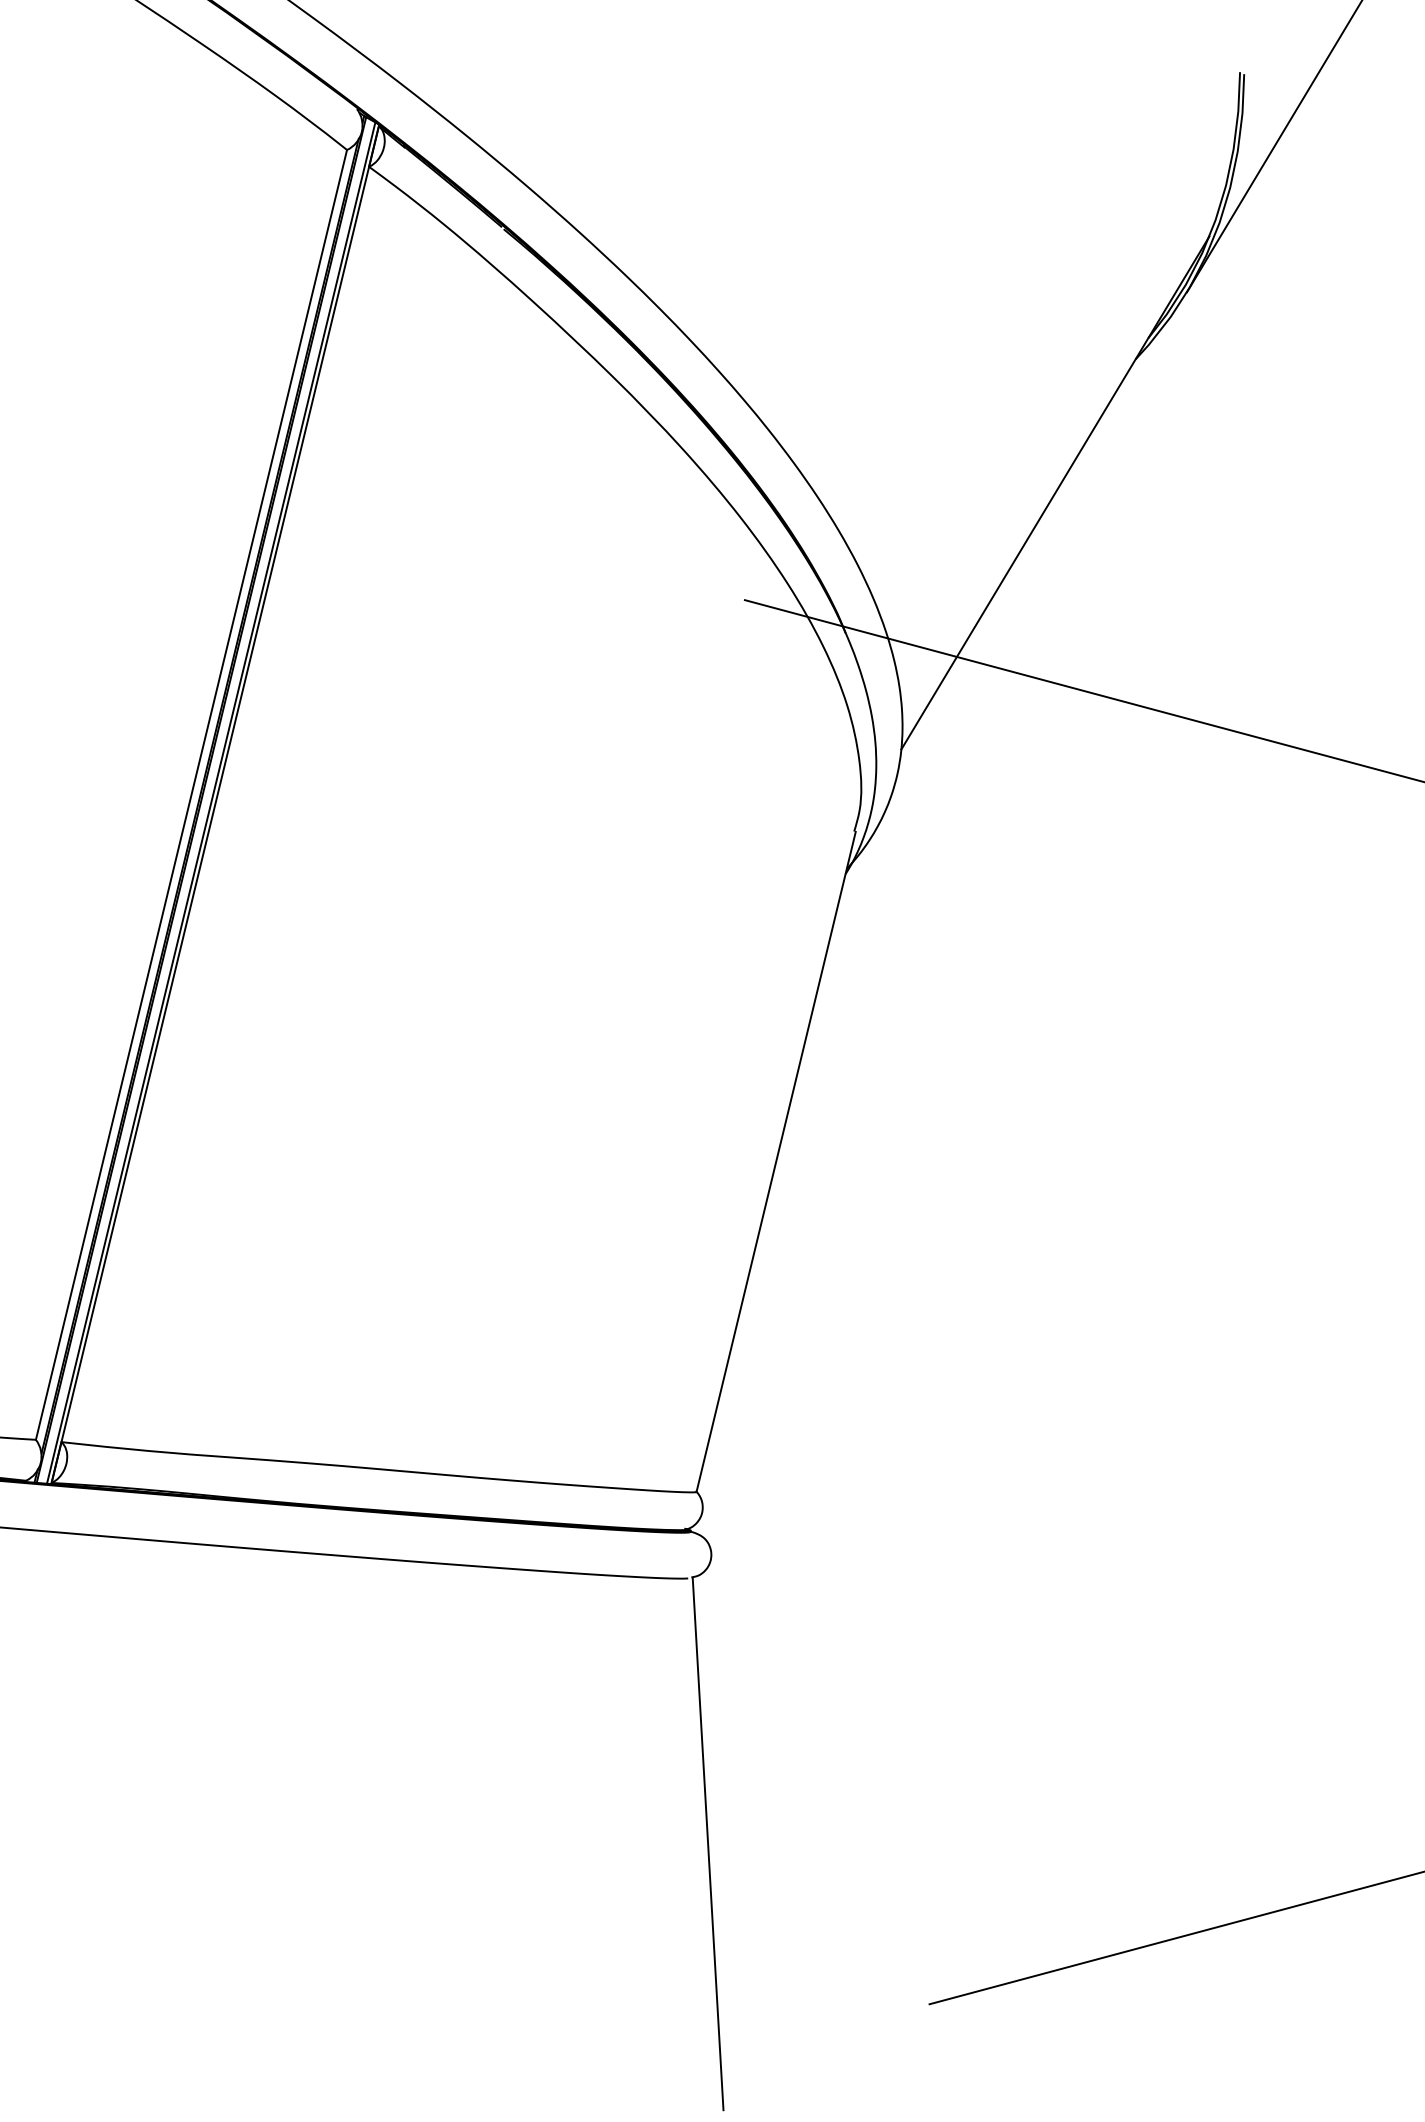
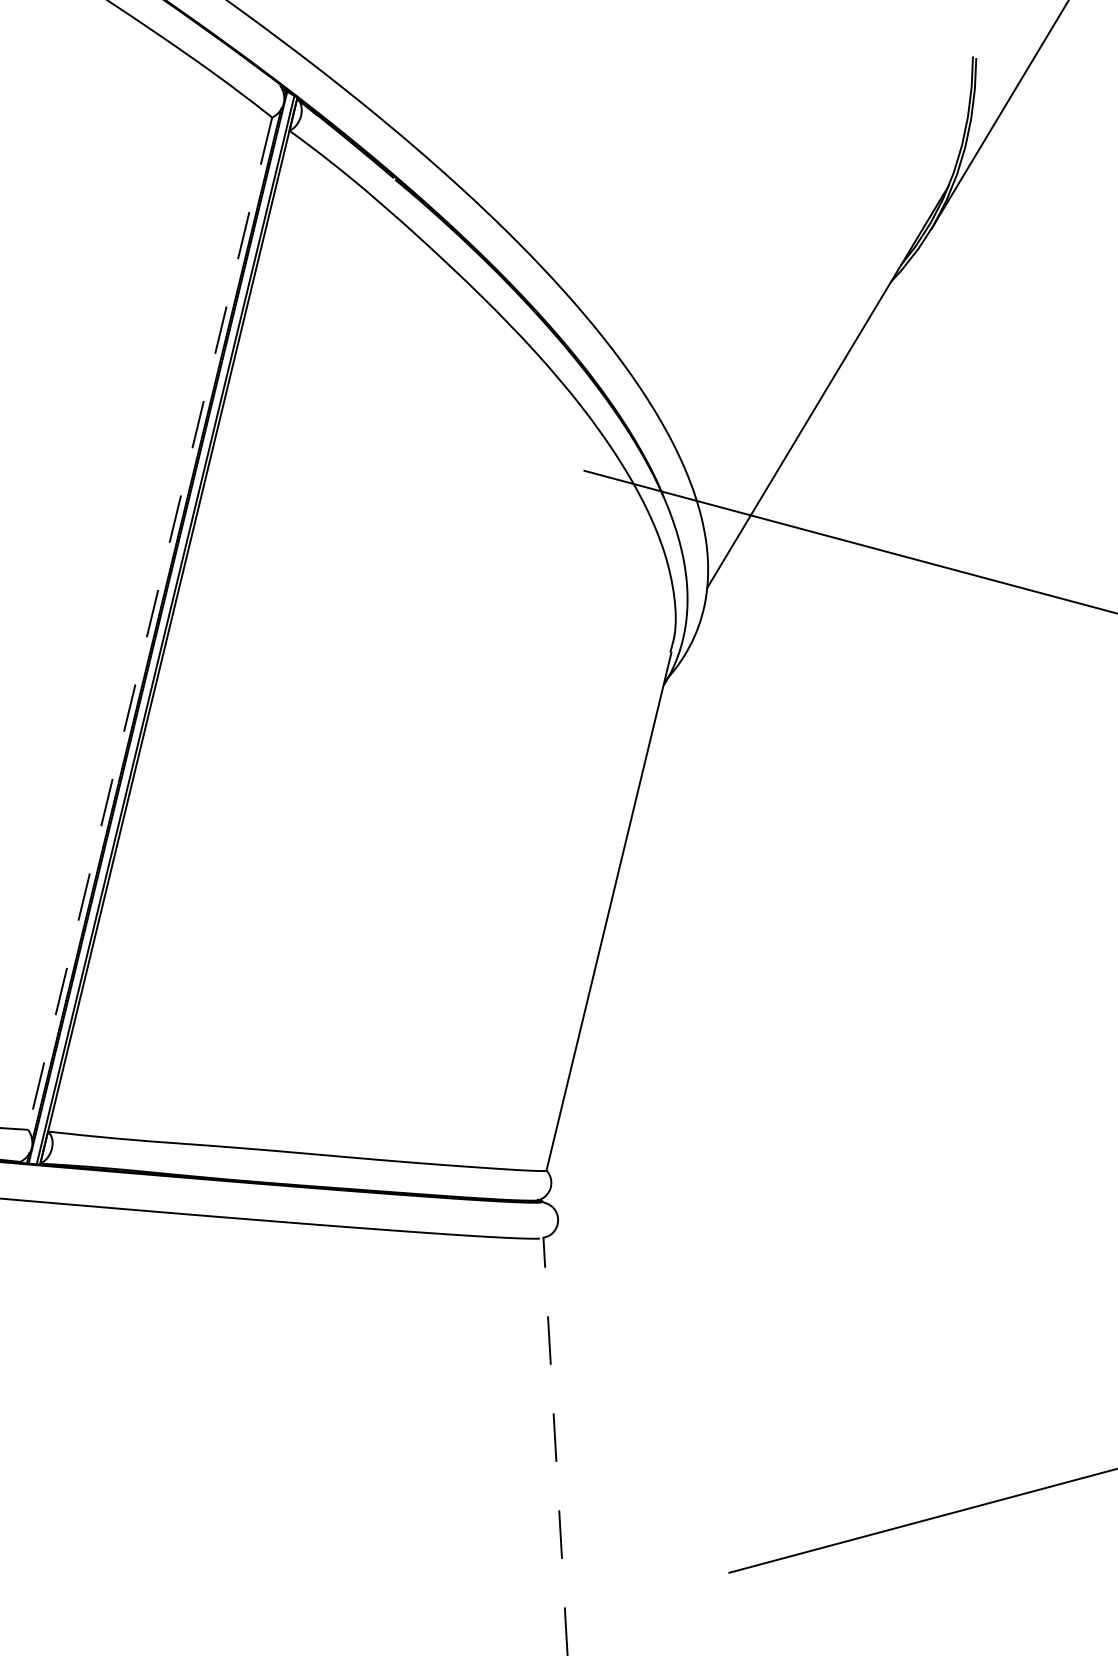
line: (191, 795) -> (150, 624), solid -> dashed
line: (708, 1843) -> (555, 1446), solid -> dashed

